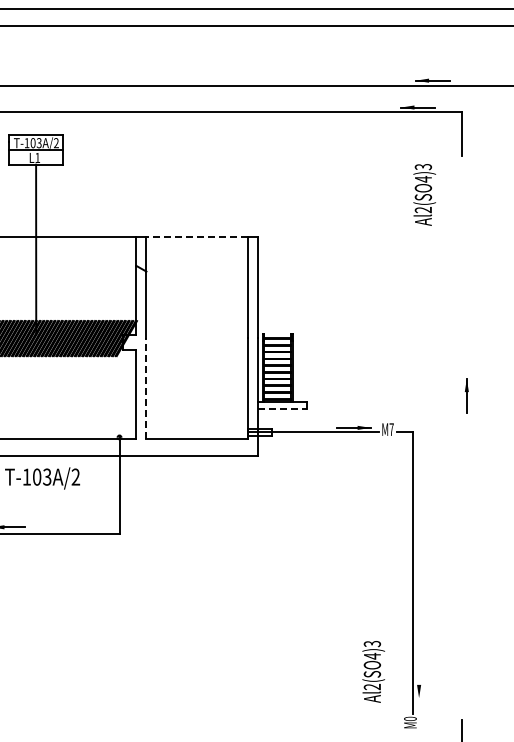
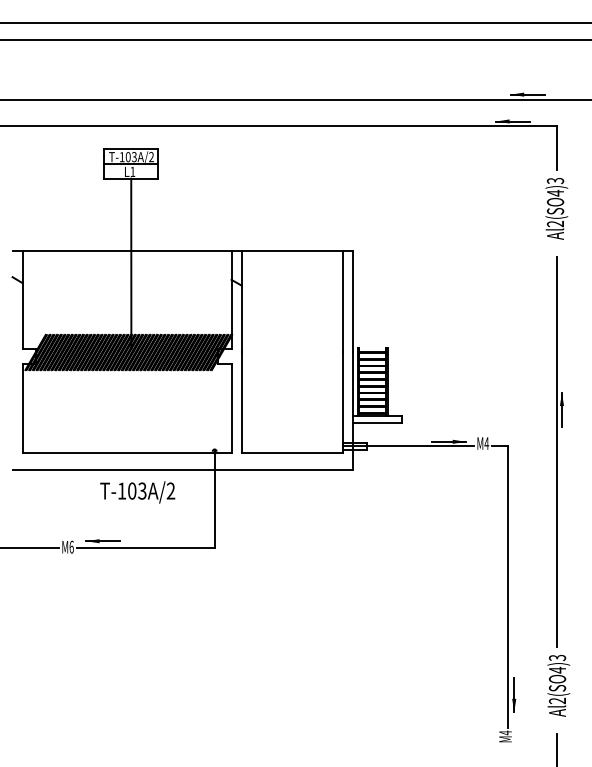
text: (424, 194) -> (556, 208), moved
line: (197, 237) -> (292, 251), dashed -> solid
line: (146, 388) -> (241, 402), dashed -> solid
line: (282, 409) -> (377, 423), dashed -> solid
text: (391, 429) -> (486, 443), 7 -> 4
line: (462, 437) -> (557, 451), added
text: (373, 671) -> (558, 685), moved
line: (419, 681) -> (514, 695), added
text: (410, 718) -> (505, 732), 0 -> 4

